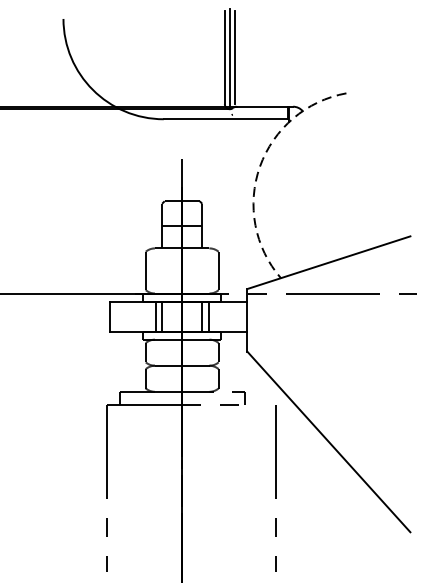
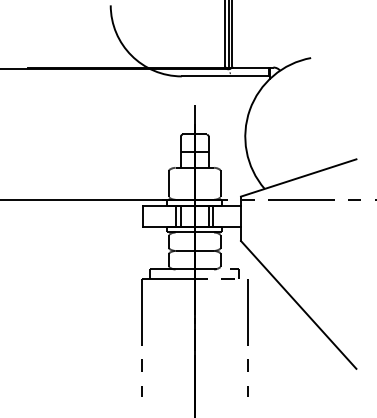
arc: (259, 167) -> (249, 110), dashed -> solid
line: (274, 487) -> (247, 337), moved

